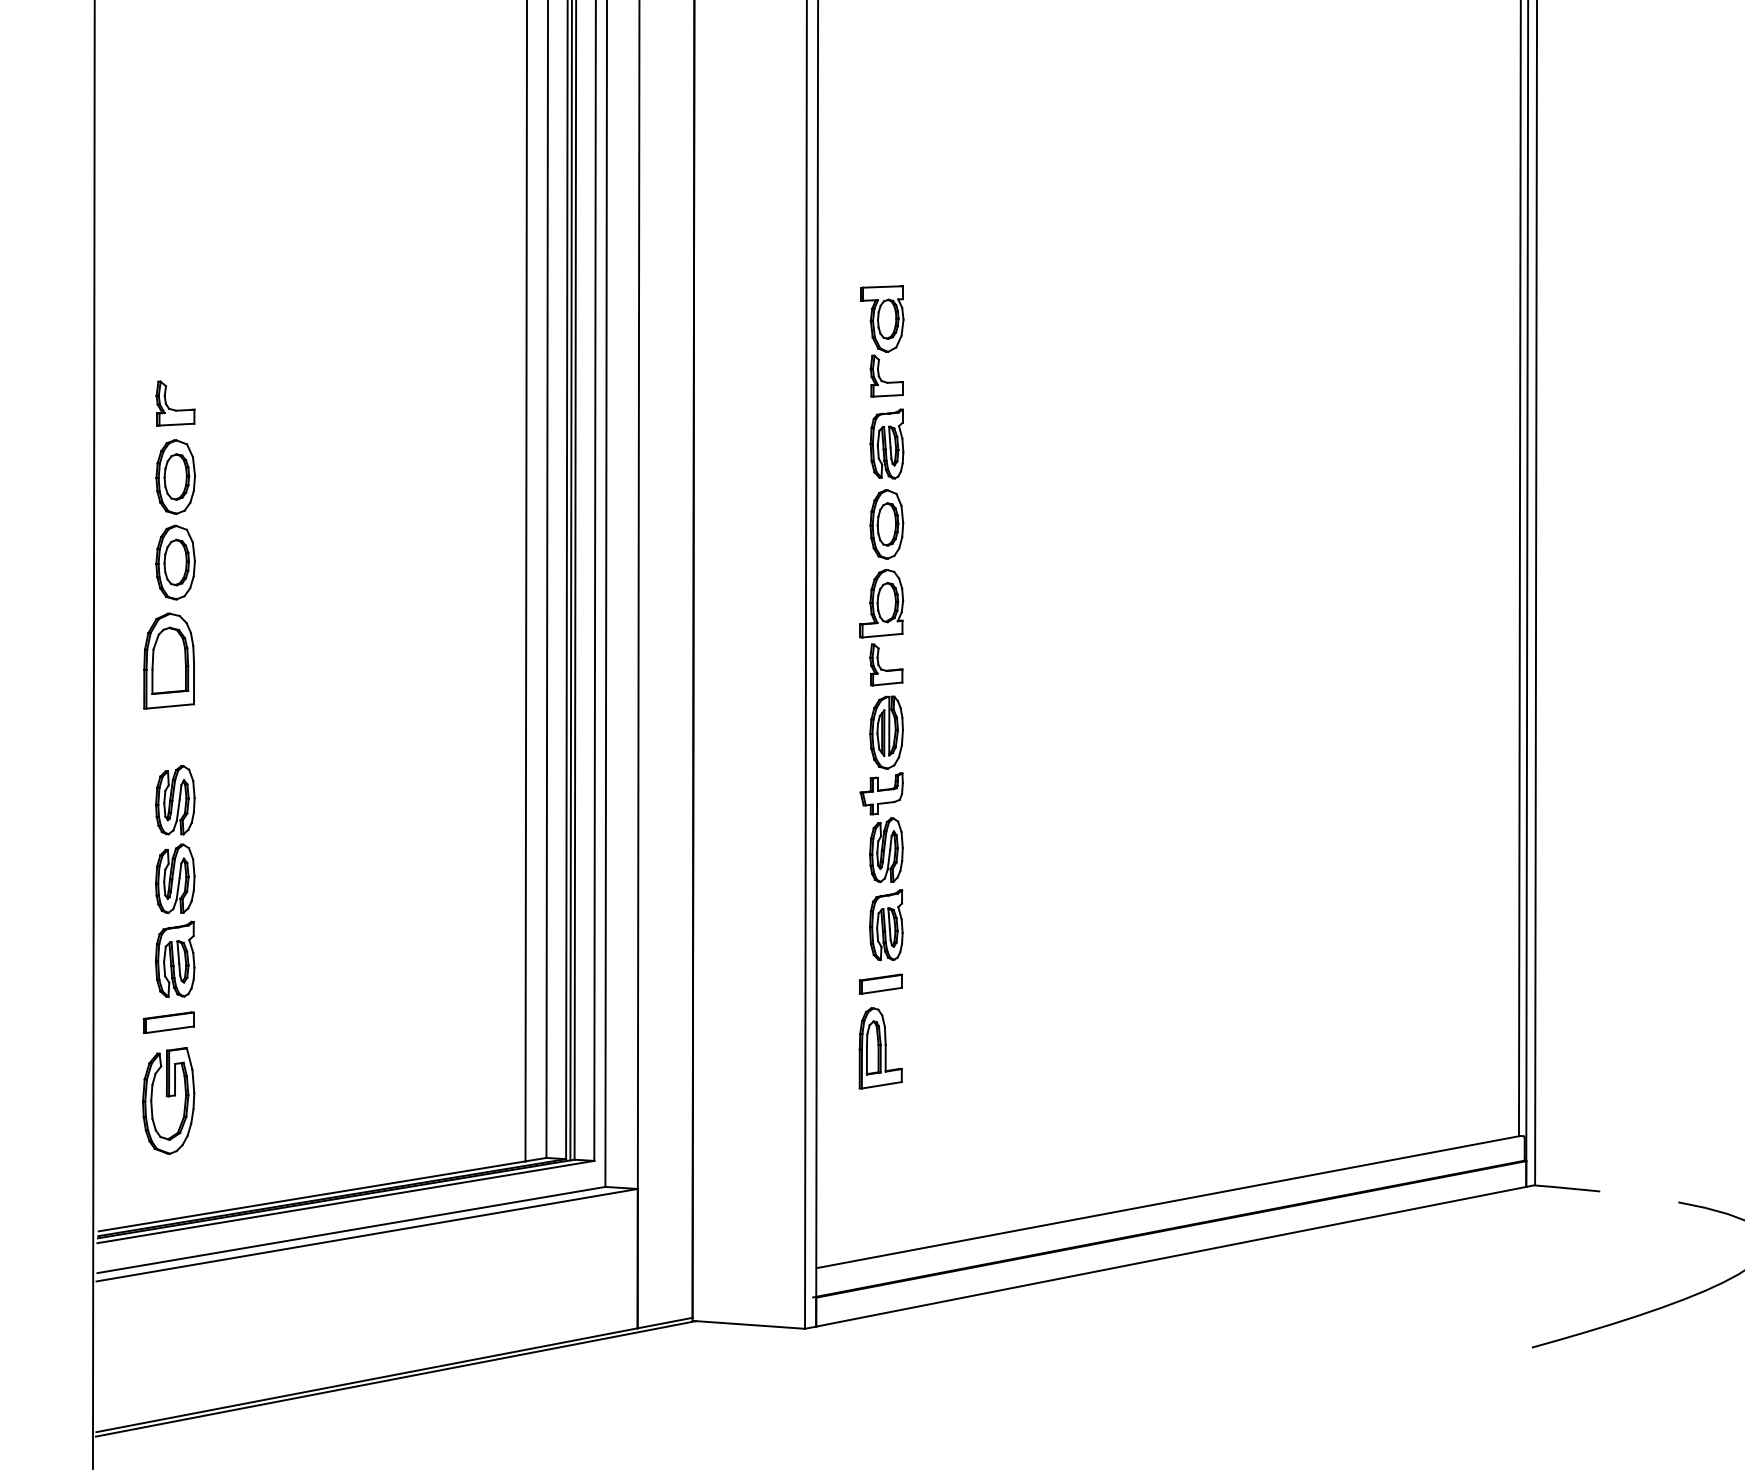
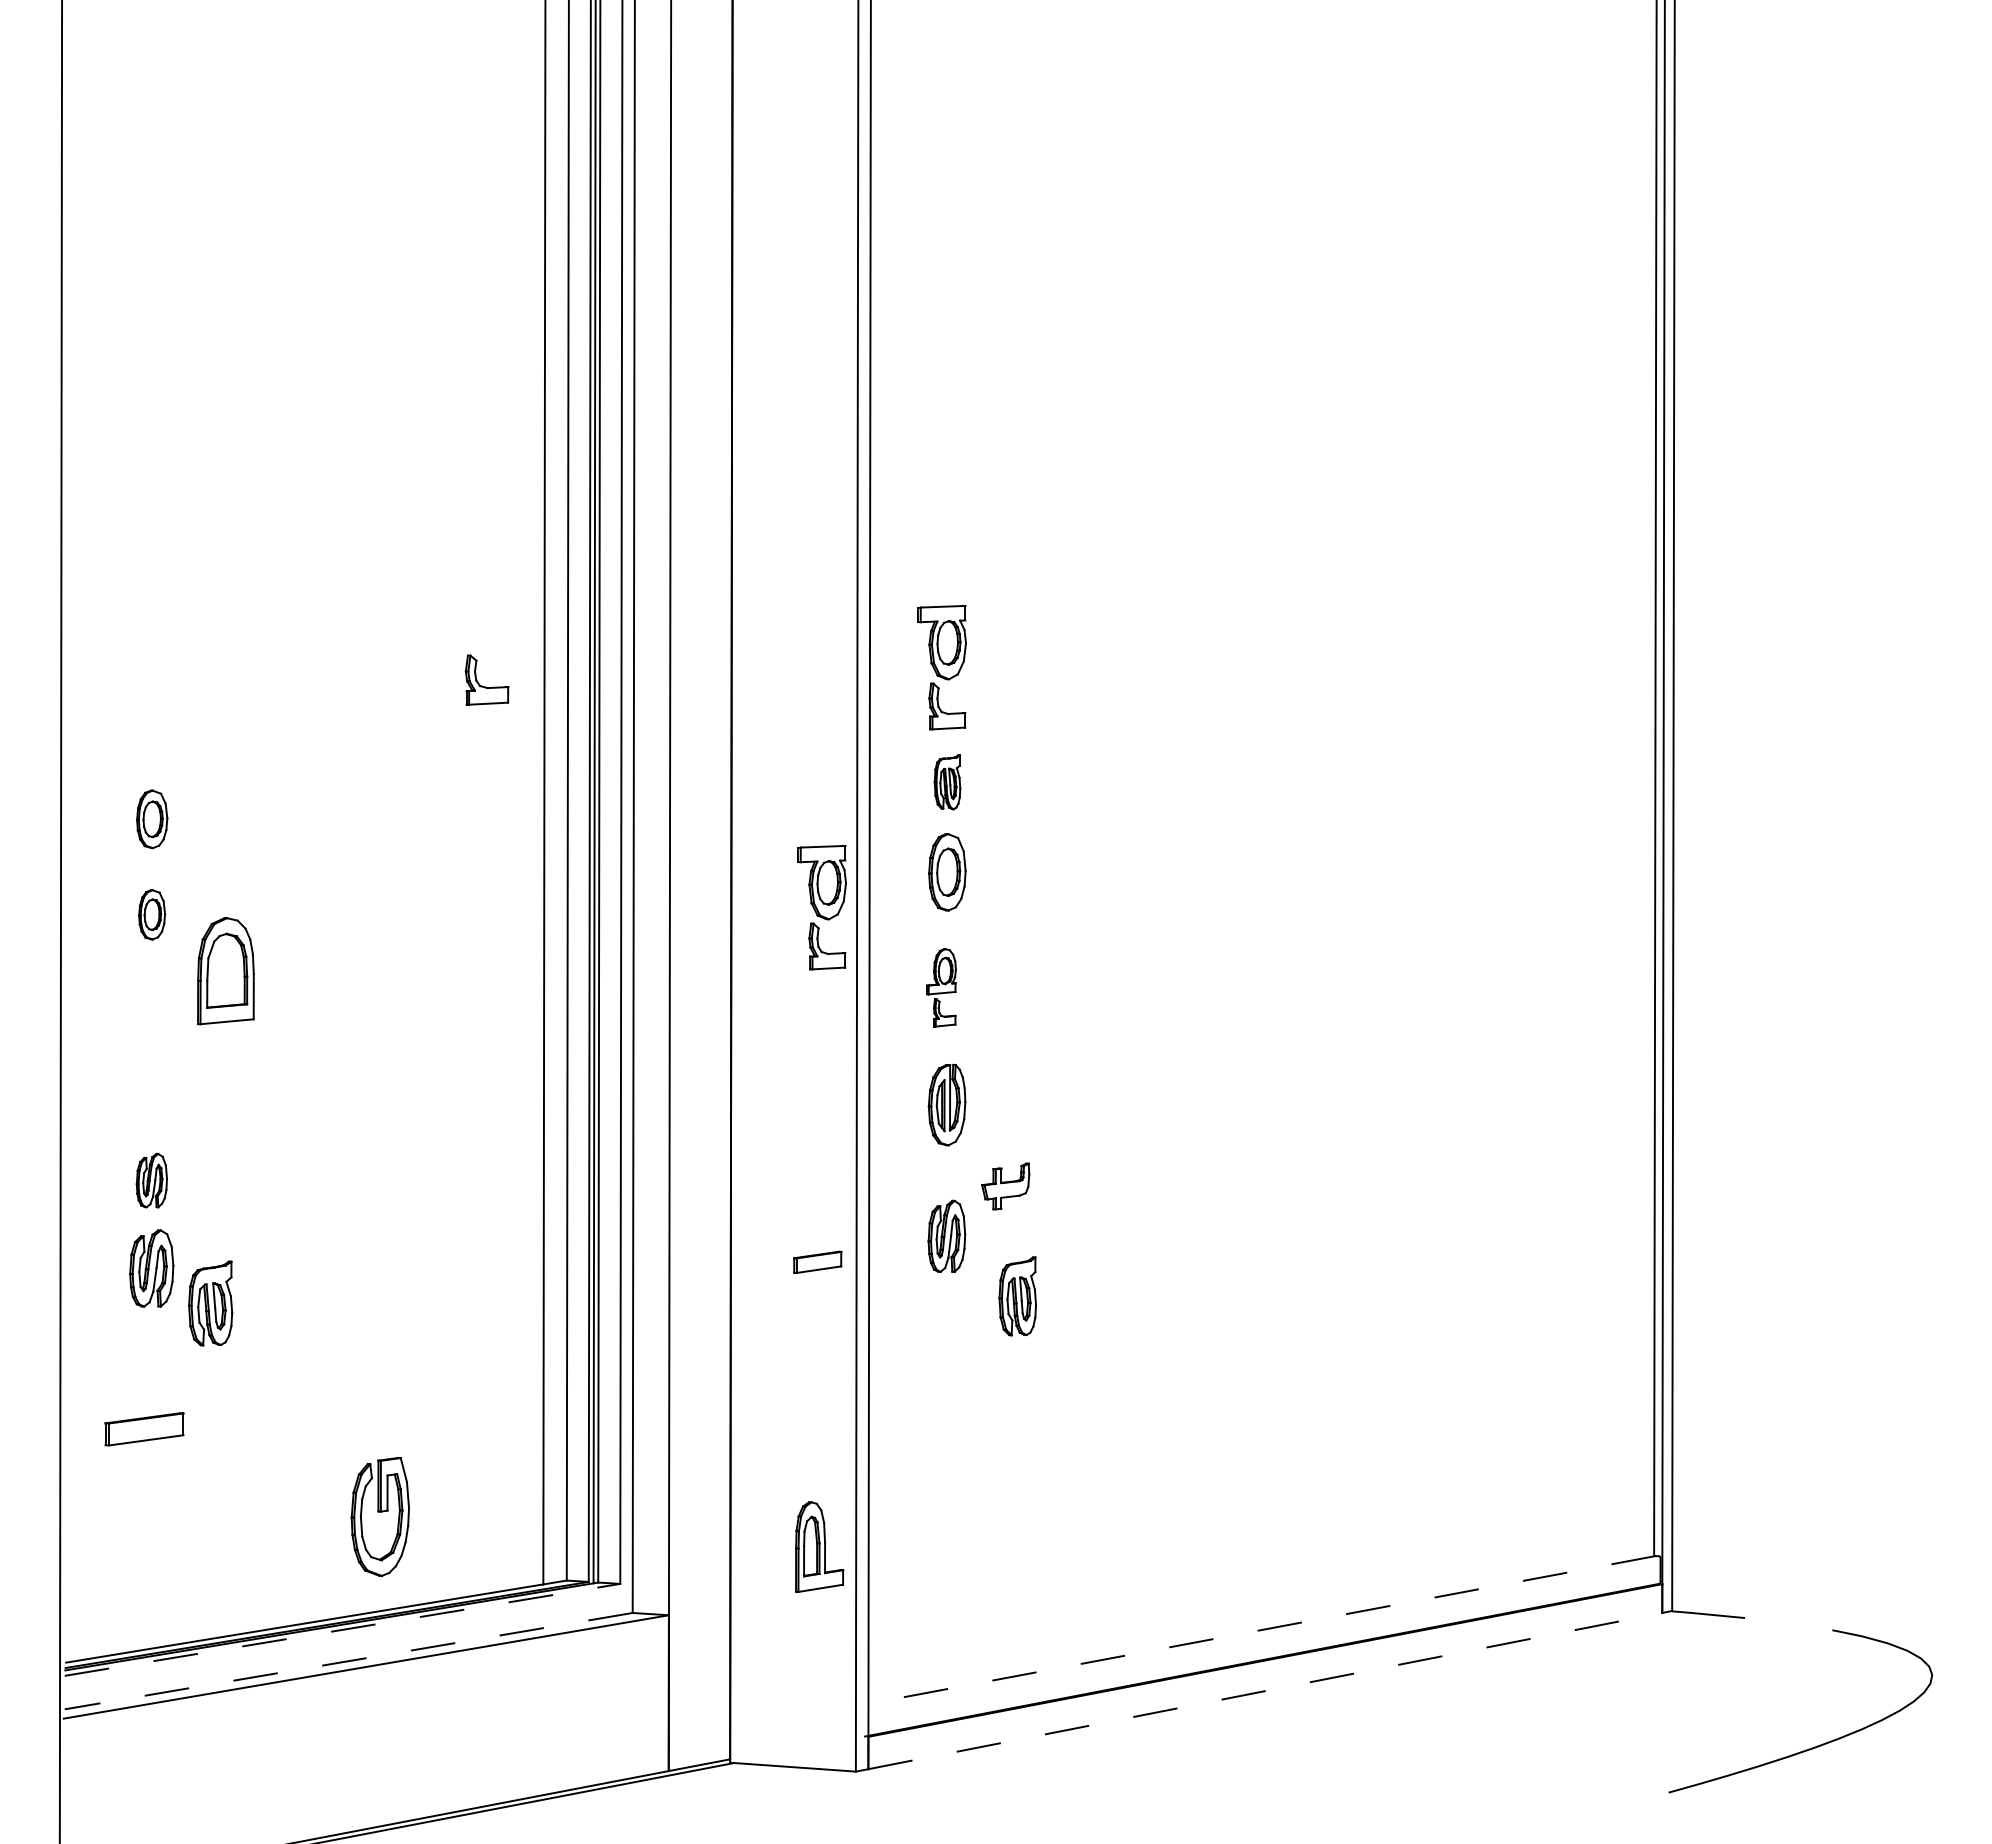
part: (175, 409) -> (486, 686), moved
part: (886, 443) -> (947, 781), size x0.7
part: (175, 477) -> (151, 819), size x0.7
part: (774, 555) -> (821, 907), added
part: (175, 562) -> (151, 914), size x0.6
part: (881, 627) -> (941, 987), size x0.6
part: (168, 661) -> (225, 971), moved
part: (881, 793) -> (1005, 1186), moved
part: (175, 800) -> (151, 1180), size x0.7
part: (886, 925) -> (1017, 1296), moved
part: (175, 959) -> (210, 1303), moved
part: (880, 983) -> (817, 1261), moved
part: (168, 1022) -> (144, 1429), size x1.4
part: (880, 1047) -> (819, 1546), moved
part: (167, 1100) -> (379, 1516), moved
line: (345, 1201) -> (342, 1629), solid -> dashed
line: (1167, 1201) -> (1261, 1629), solid -> dashed
line: (351, 1230) -> (348, 1661), solid -> dashed
line: (1171, 1257) -> (1265, 1691), solid -> dashed

